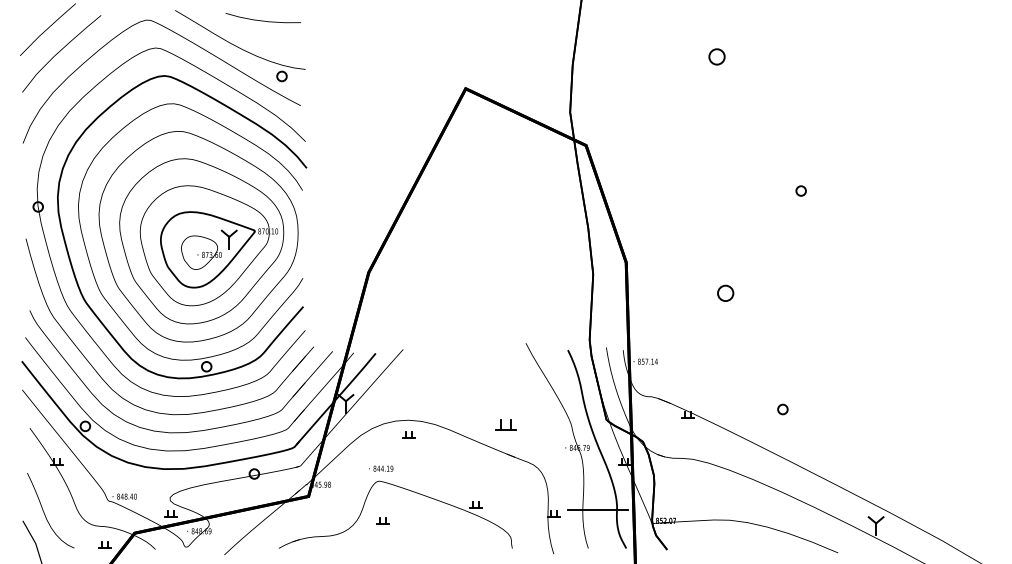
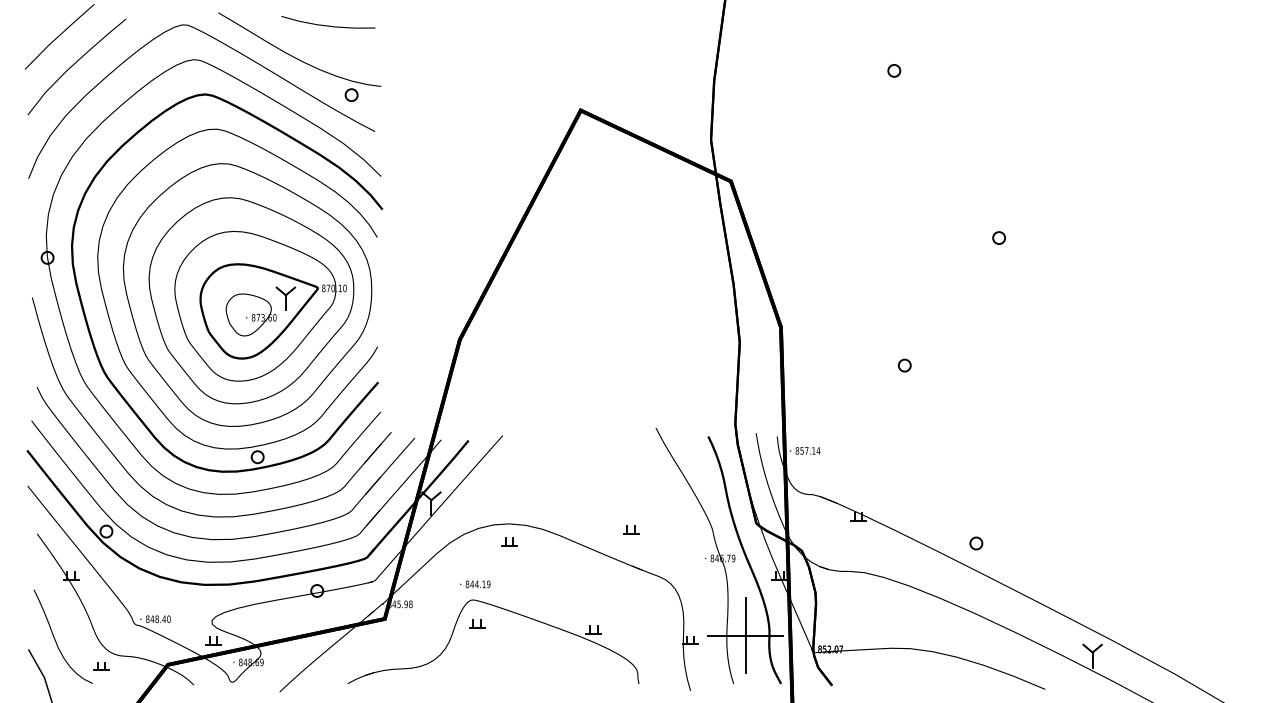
part: (717, 56) -> (894, 70), size x0.62
part: (725, 293) -> (904, 365), size x0.62
part: (783, 409) -> (976, 543), moved
part: (506, 424) -> (631, 529), size x0.62
line: (597, 509) -> (745, 635), added
part: (382, 520) -> (477, 623), moved
part: (104, 544) -> (101, 666), moved

